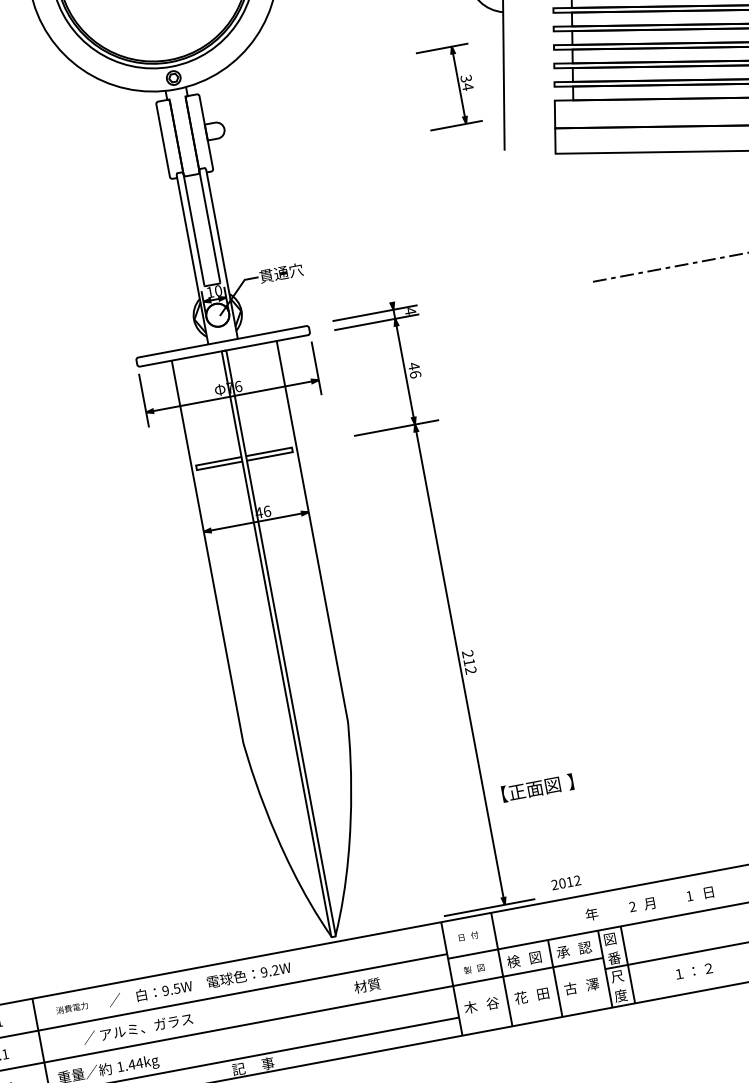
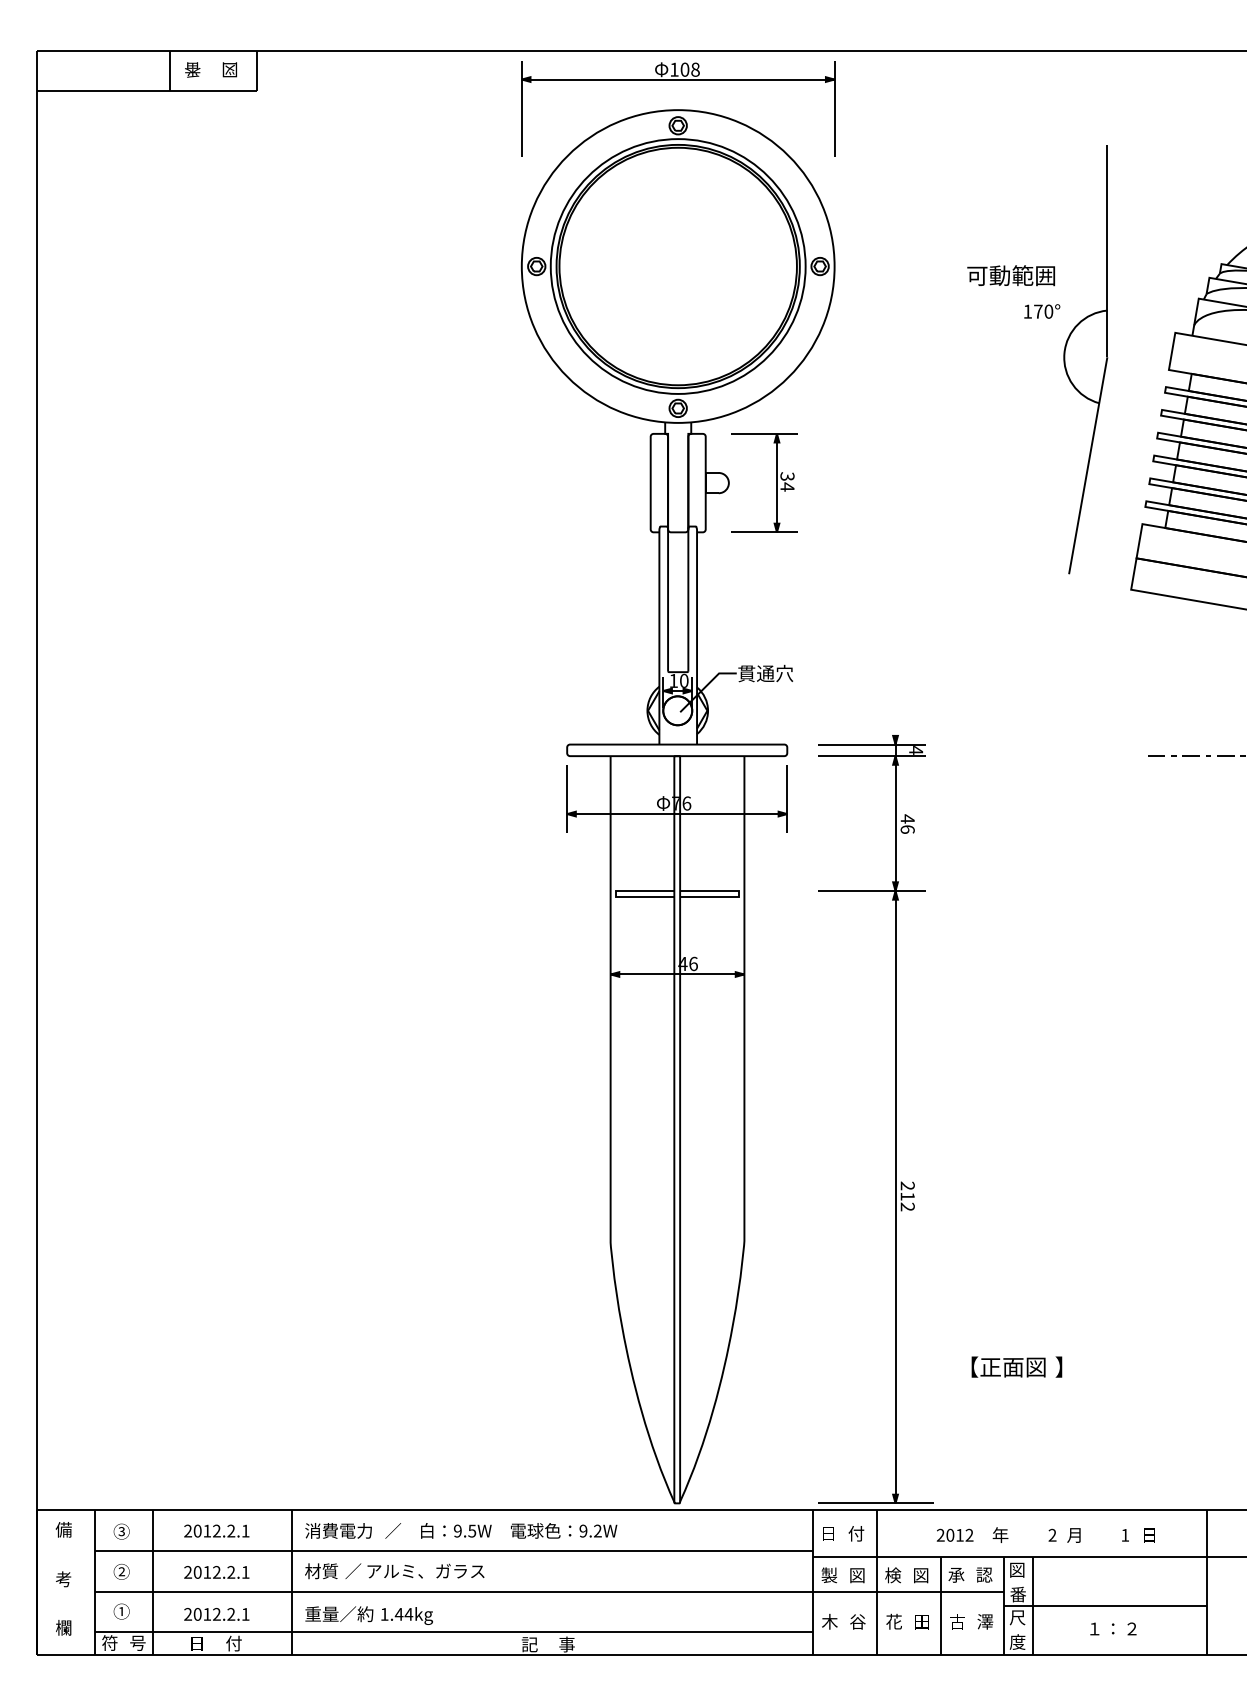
part: (458, 84) -> (776, 482), moved
part: (537, 787) -> (1016, 1366), moved
part: (565, 882) -> (954, 1534), moved
part: (468, 936) -> (843, 1533), size x1.67
part: (473, 969) -> (842, 1575), size x1.67
part: (367, 985) -> (321, 1571), moved
part: (72, 1007) -> (338, 1530), size x1.67

